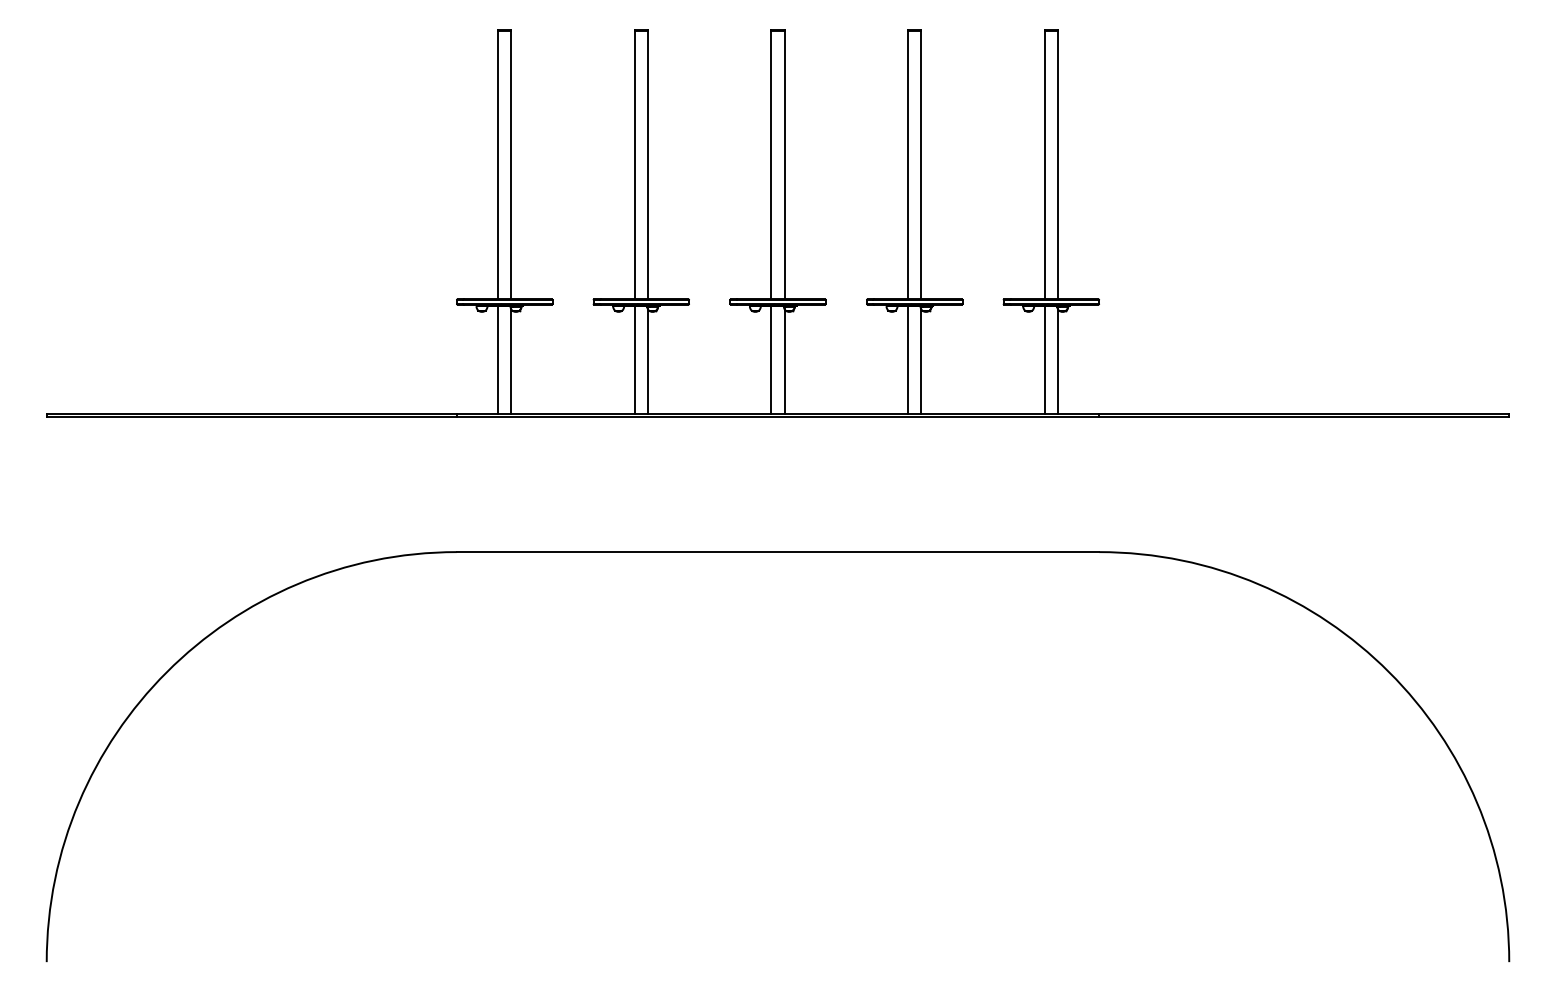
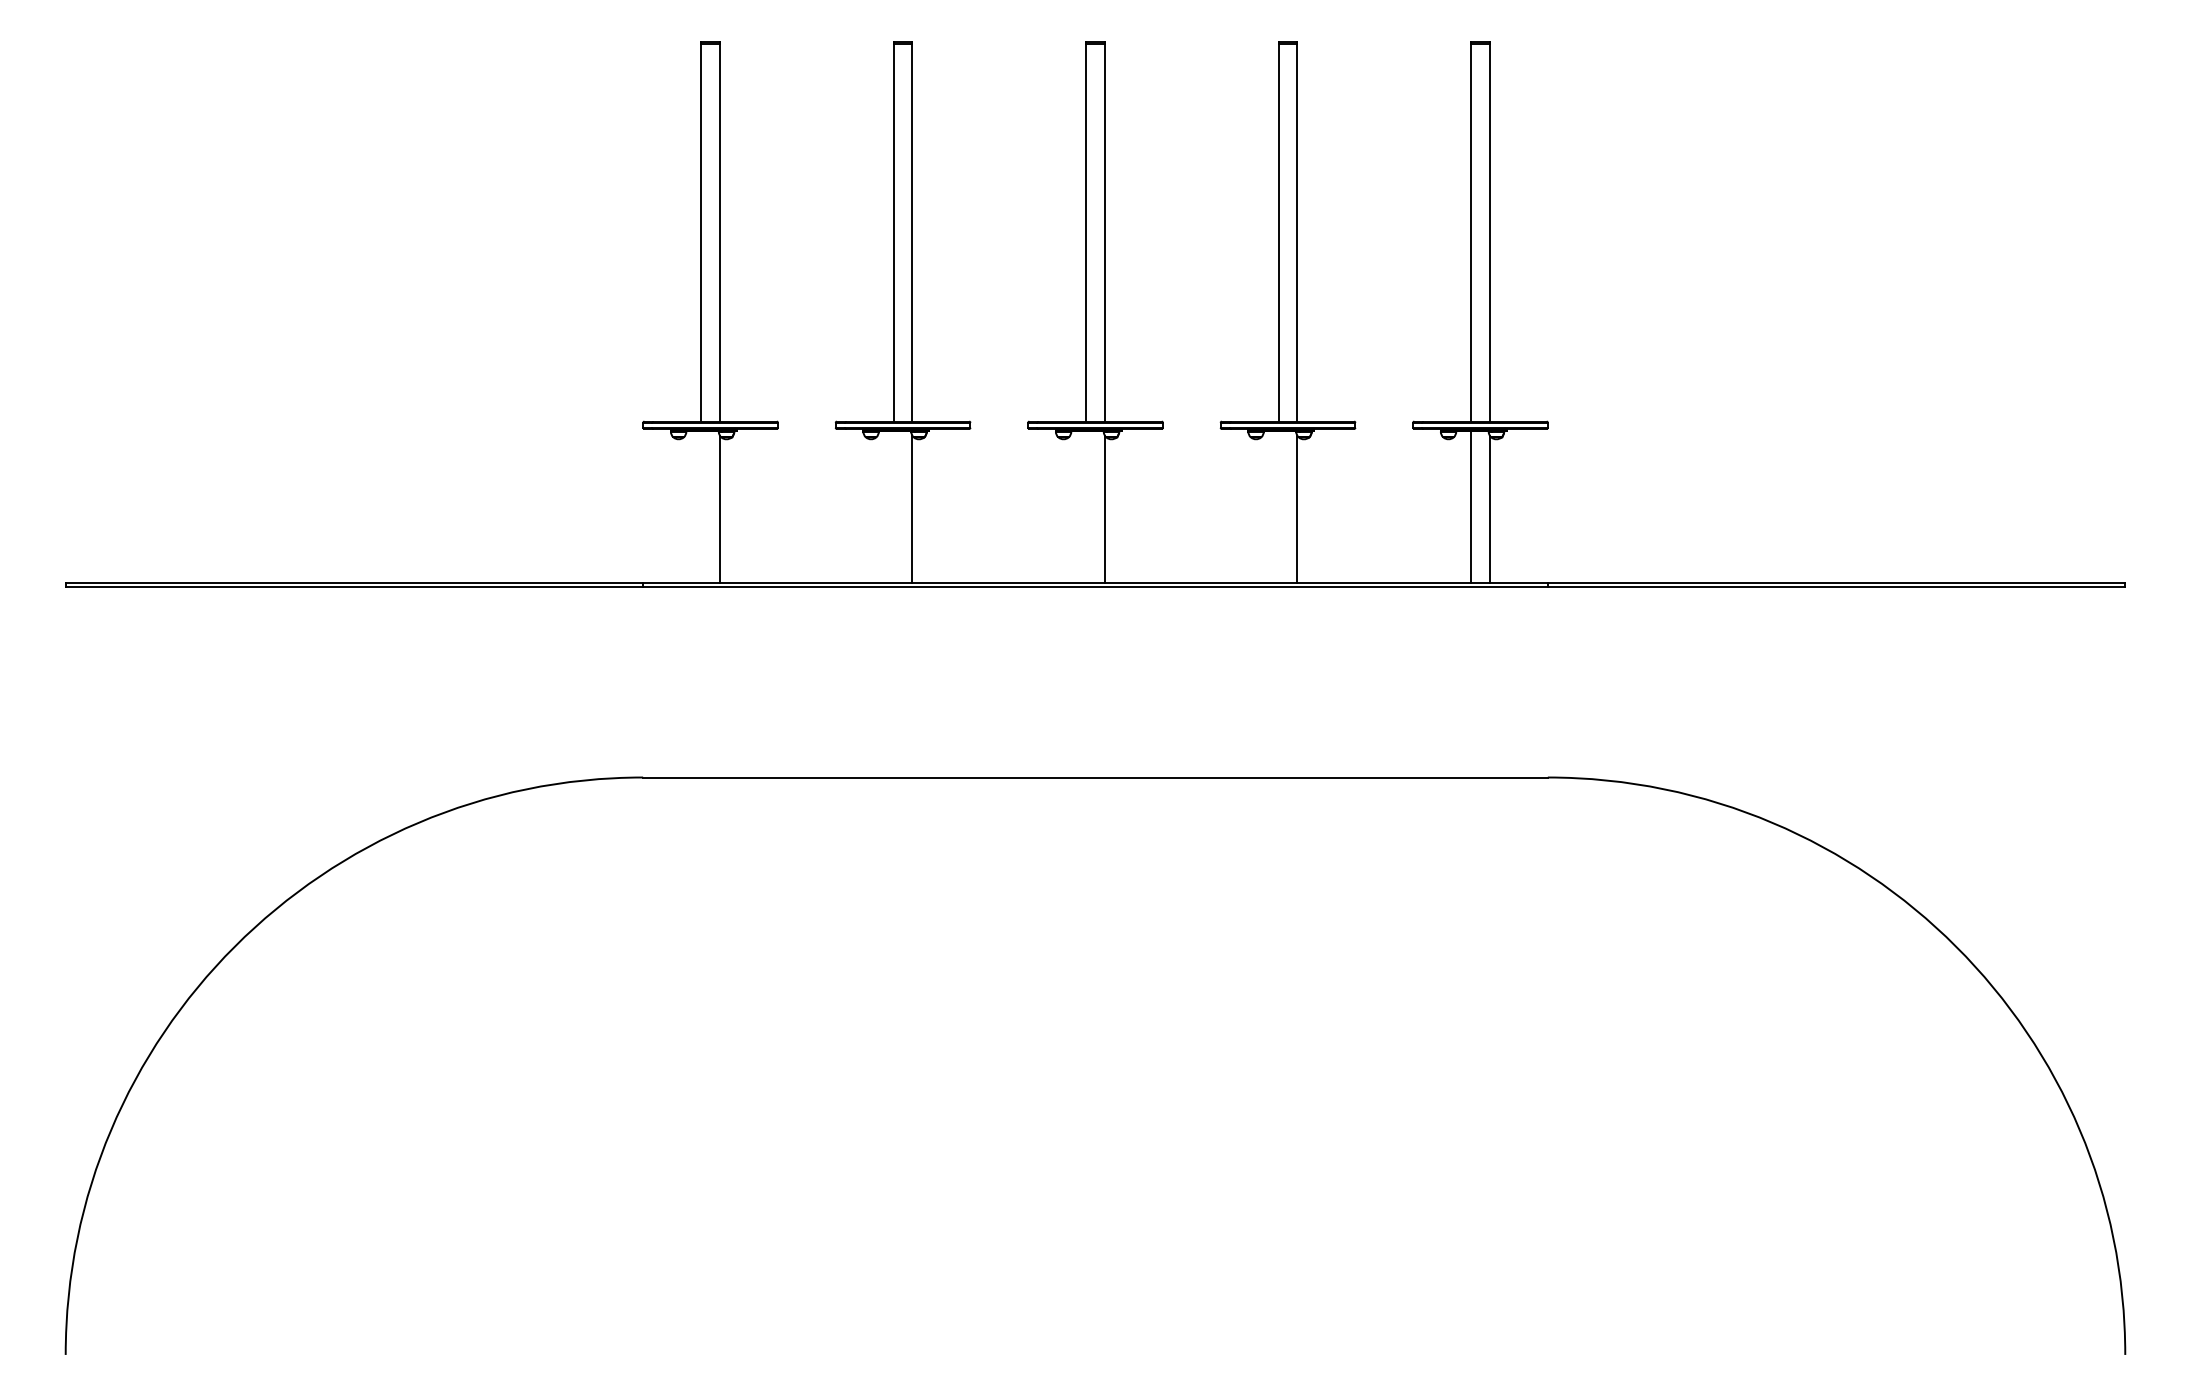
line: (498, 359) -> (701, 506), removed
line: (634, 359) -> (893, 506), removed
line: (771, 359) -> (1086, 506), removed
line: (907, 359) -> (1278, 506), removed

